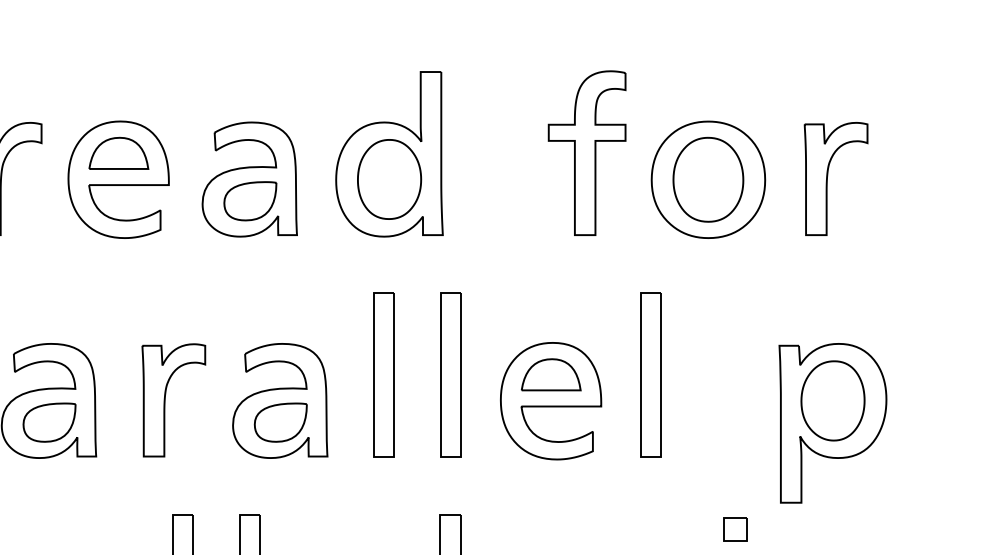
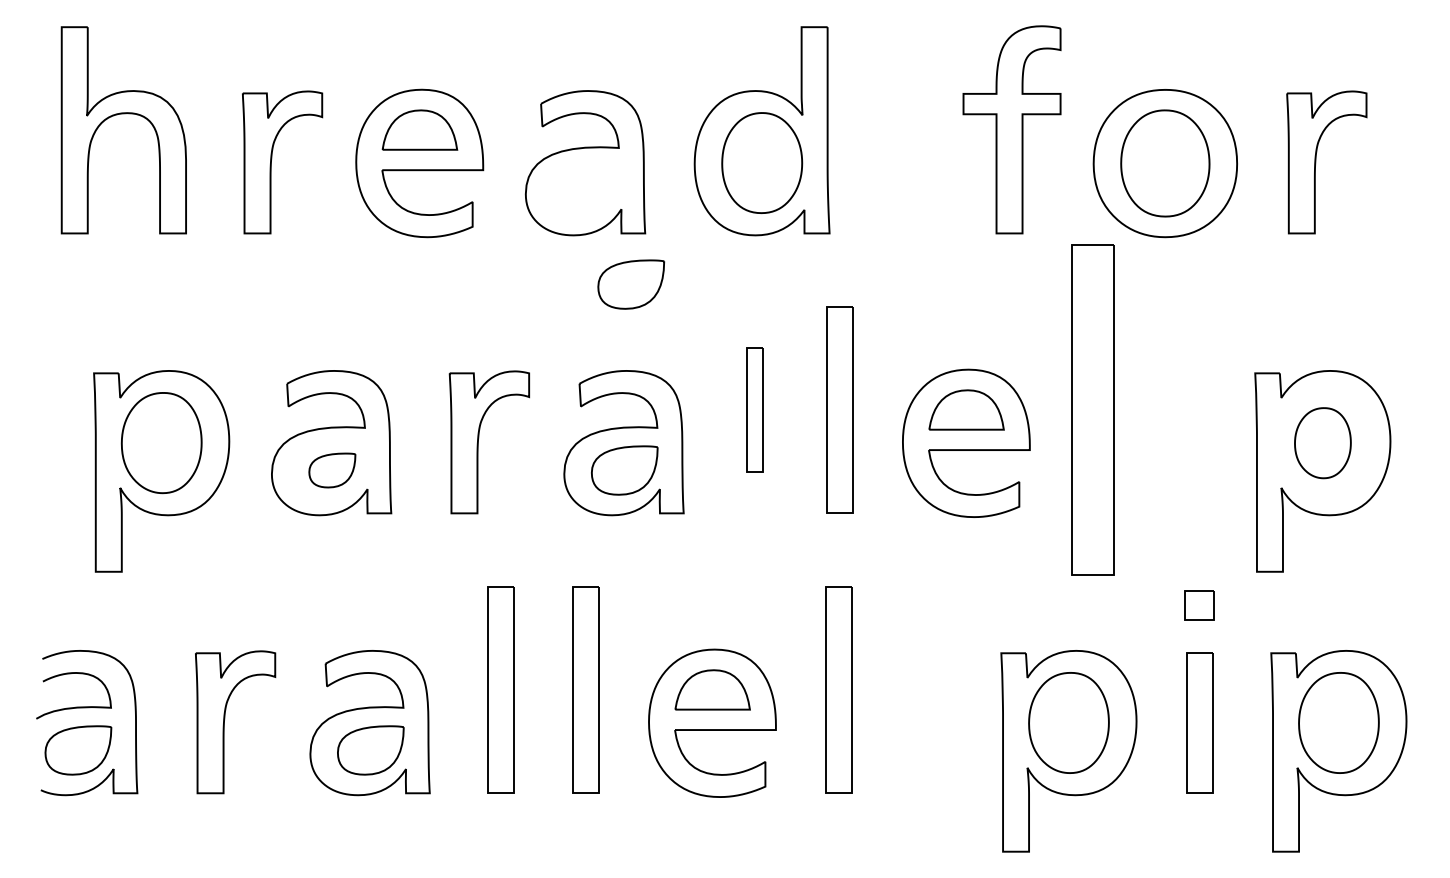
part: (250, 201) -> (631, 284), moved
part: (383, 374) -> (754, 409), size x0.6
part: (650, 374) -> (1092, 409), size x1.6
part: (832, 401) -> (1322, 443), size x0.7
part: (49, 422) -> (332, 470), size x0.7

